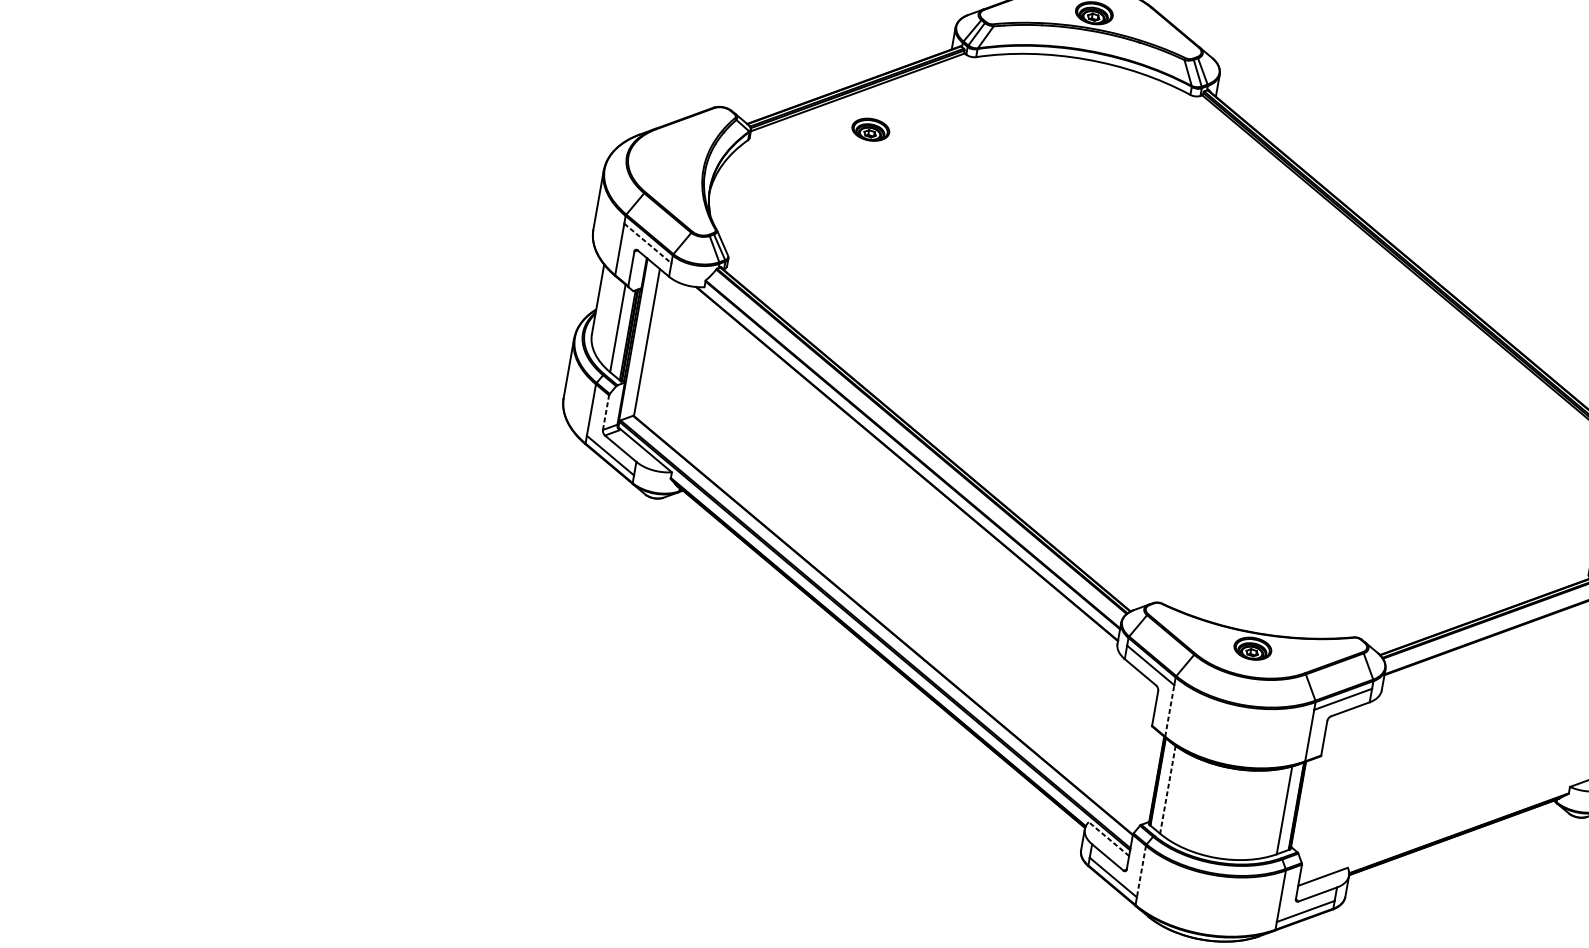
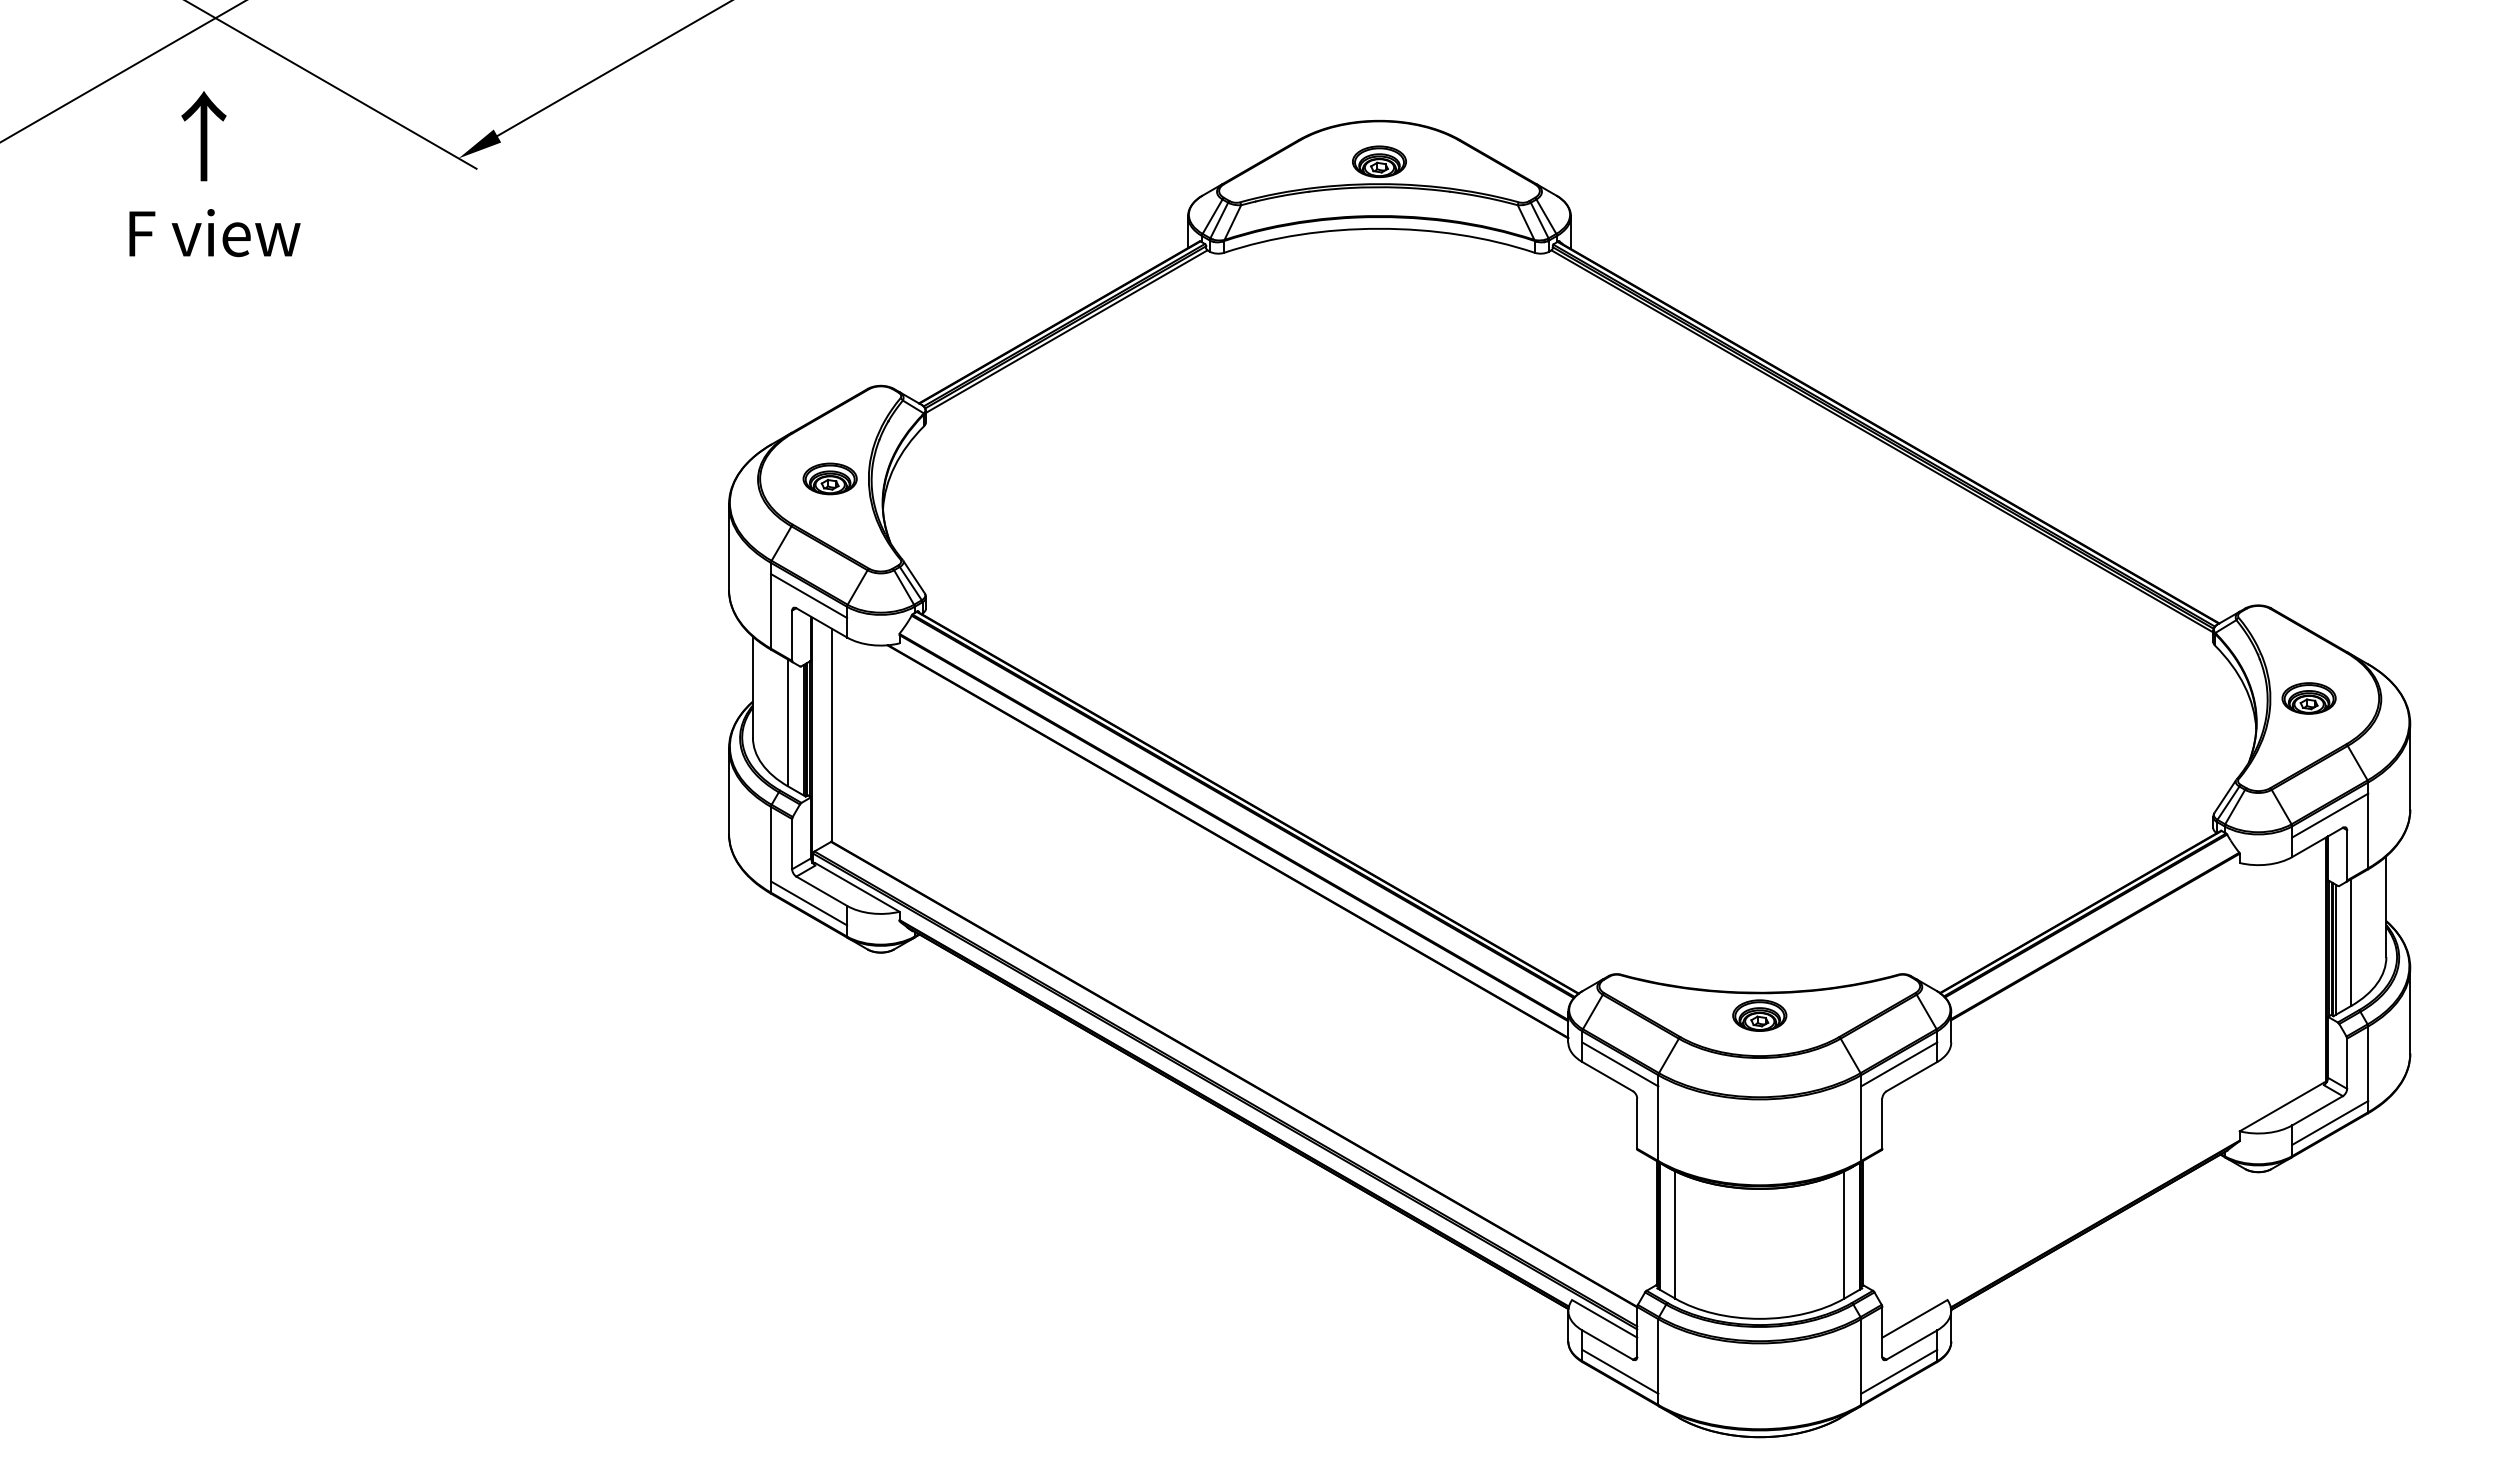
part: (870, 129) -> (829, 478), moved
line: (648, 243) -> (809, 596), dashed -> solid
line: (606, 412) -> (792, 843), dashed -> solid
line: (1169, 710) -> (1658, 1123), dashed -> solid
line: (1168, 789) -> (1675, 1234), dashed -> solid
line: (1108, 838) -> (1604, 1318), dashed -> solid
line: (1141, 871) -> (1658, 1356), dashed -> solid

